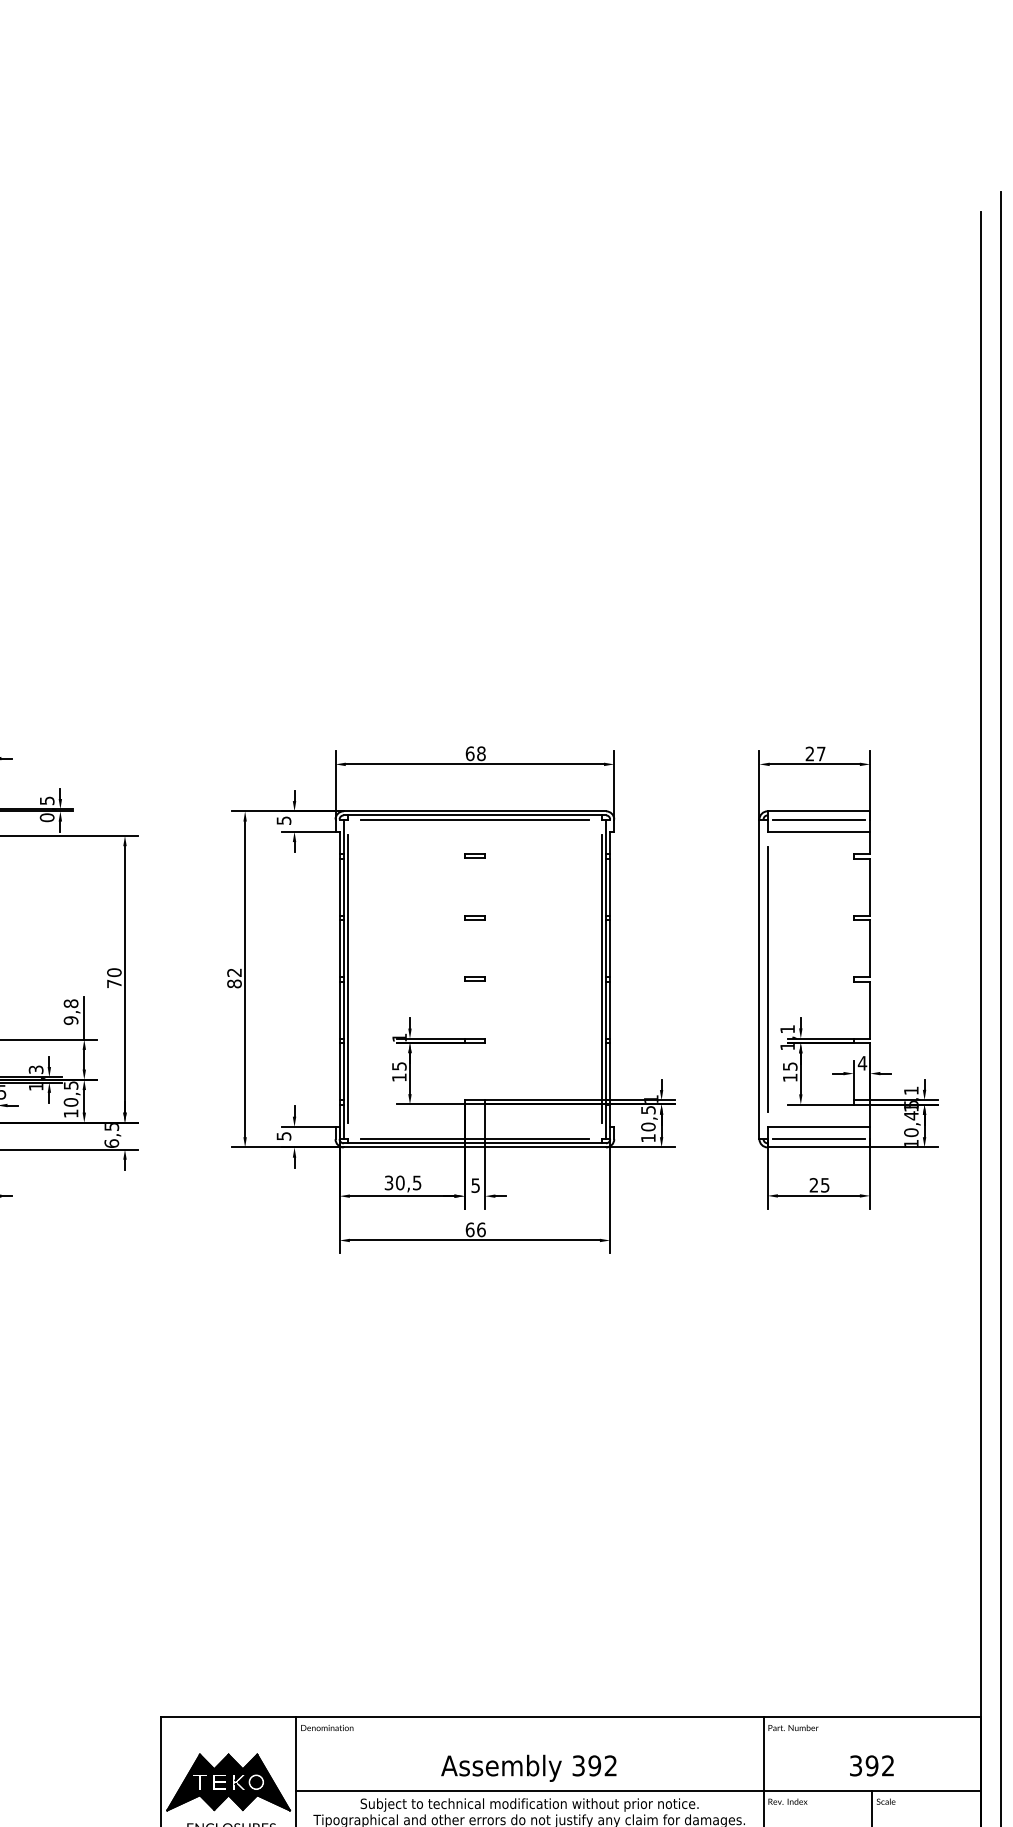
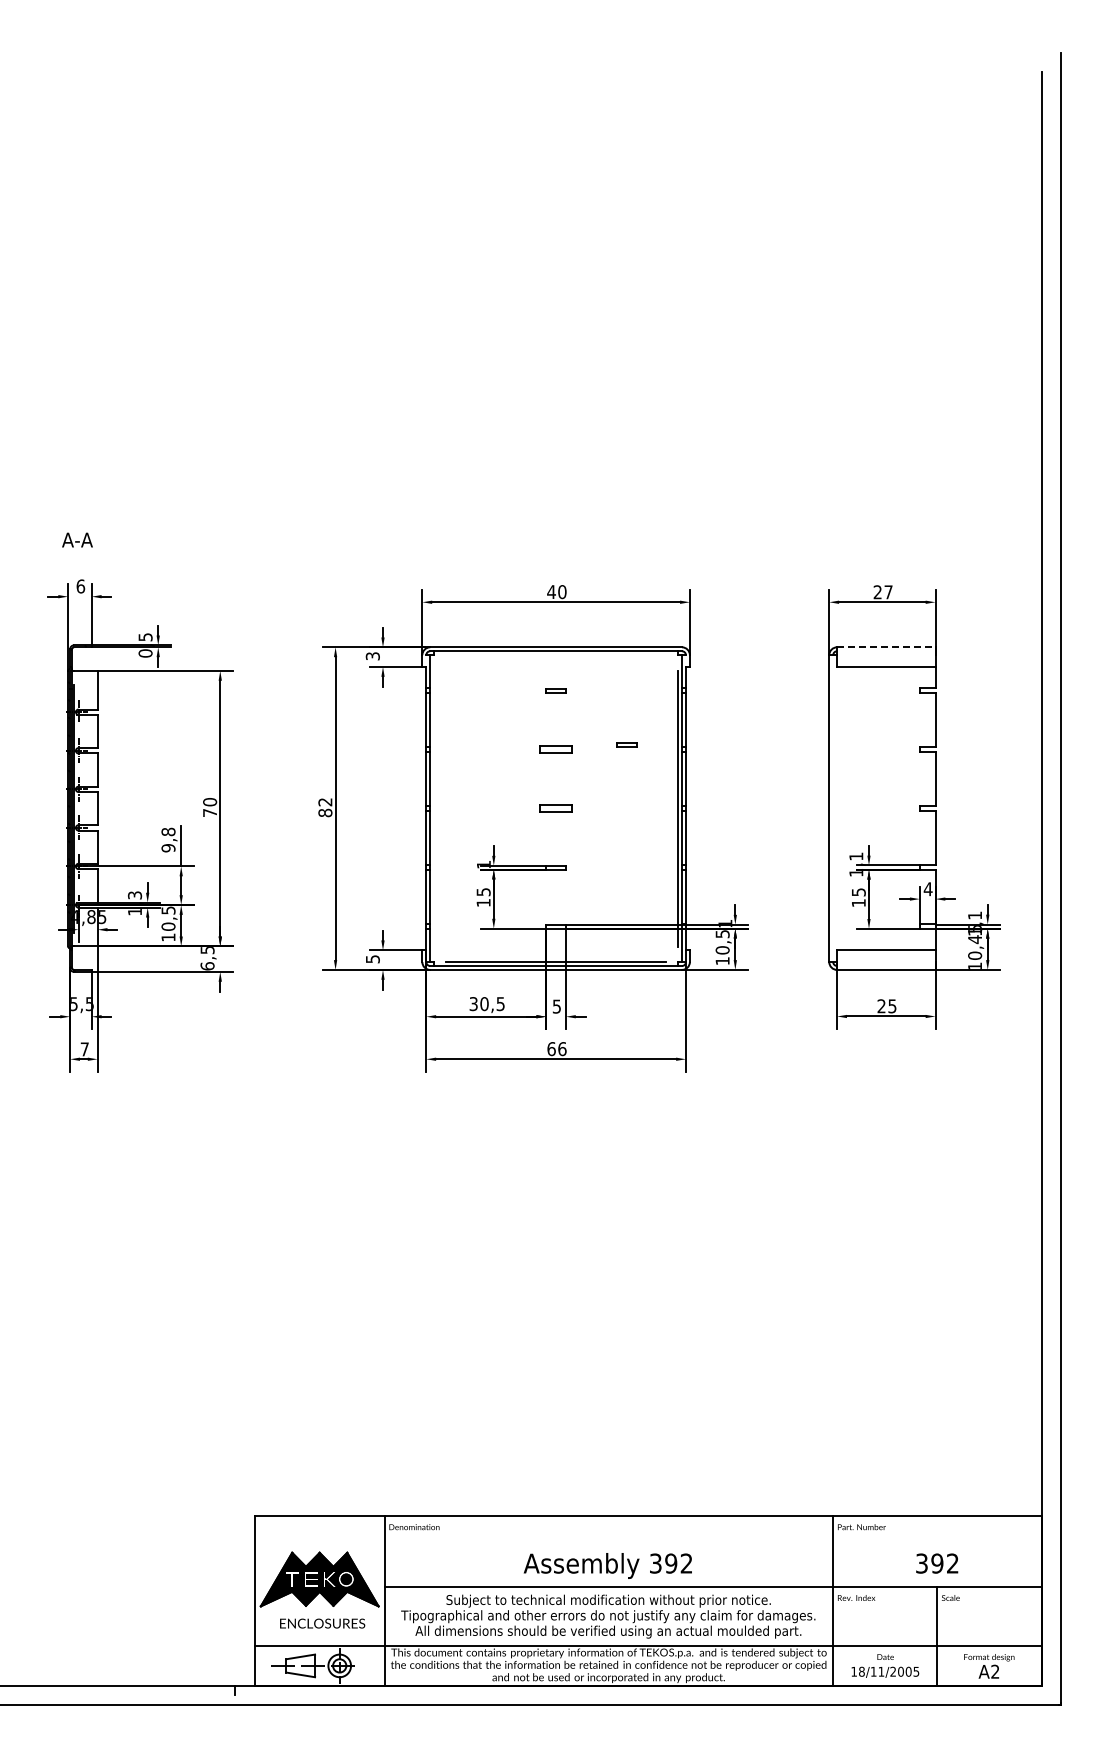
text: (475, 754) -> (556, 592), 68 -> 40
line: (819, 811) -> (886, 647), solid -> dashed
text: (283, 819) -> (372, 655), 5 -> 3
line: (474, 819) -> (555, 655), removed
line: (819, 819) -> (886, 655), removed
part: (548, 912) -> (626, 744), added
part: (474, 917) -> (555, 749), size x1.6
line: (348, 979) -> (434, 808), removed
part: (474, 979) -> (555, 808), size x1.6
line: (768, 979) -> (837, 808), removed
line: (819, 1139) -> (886, 962), removed

